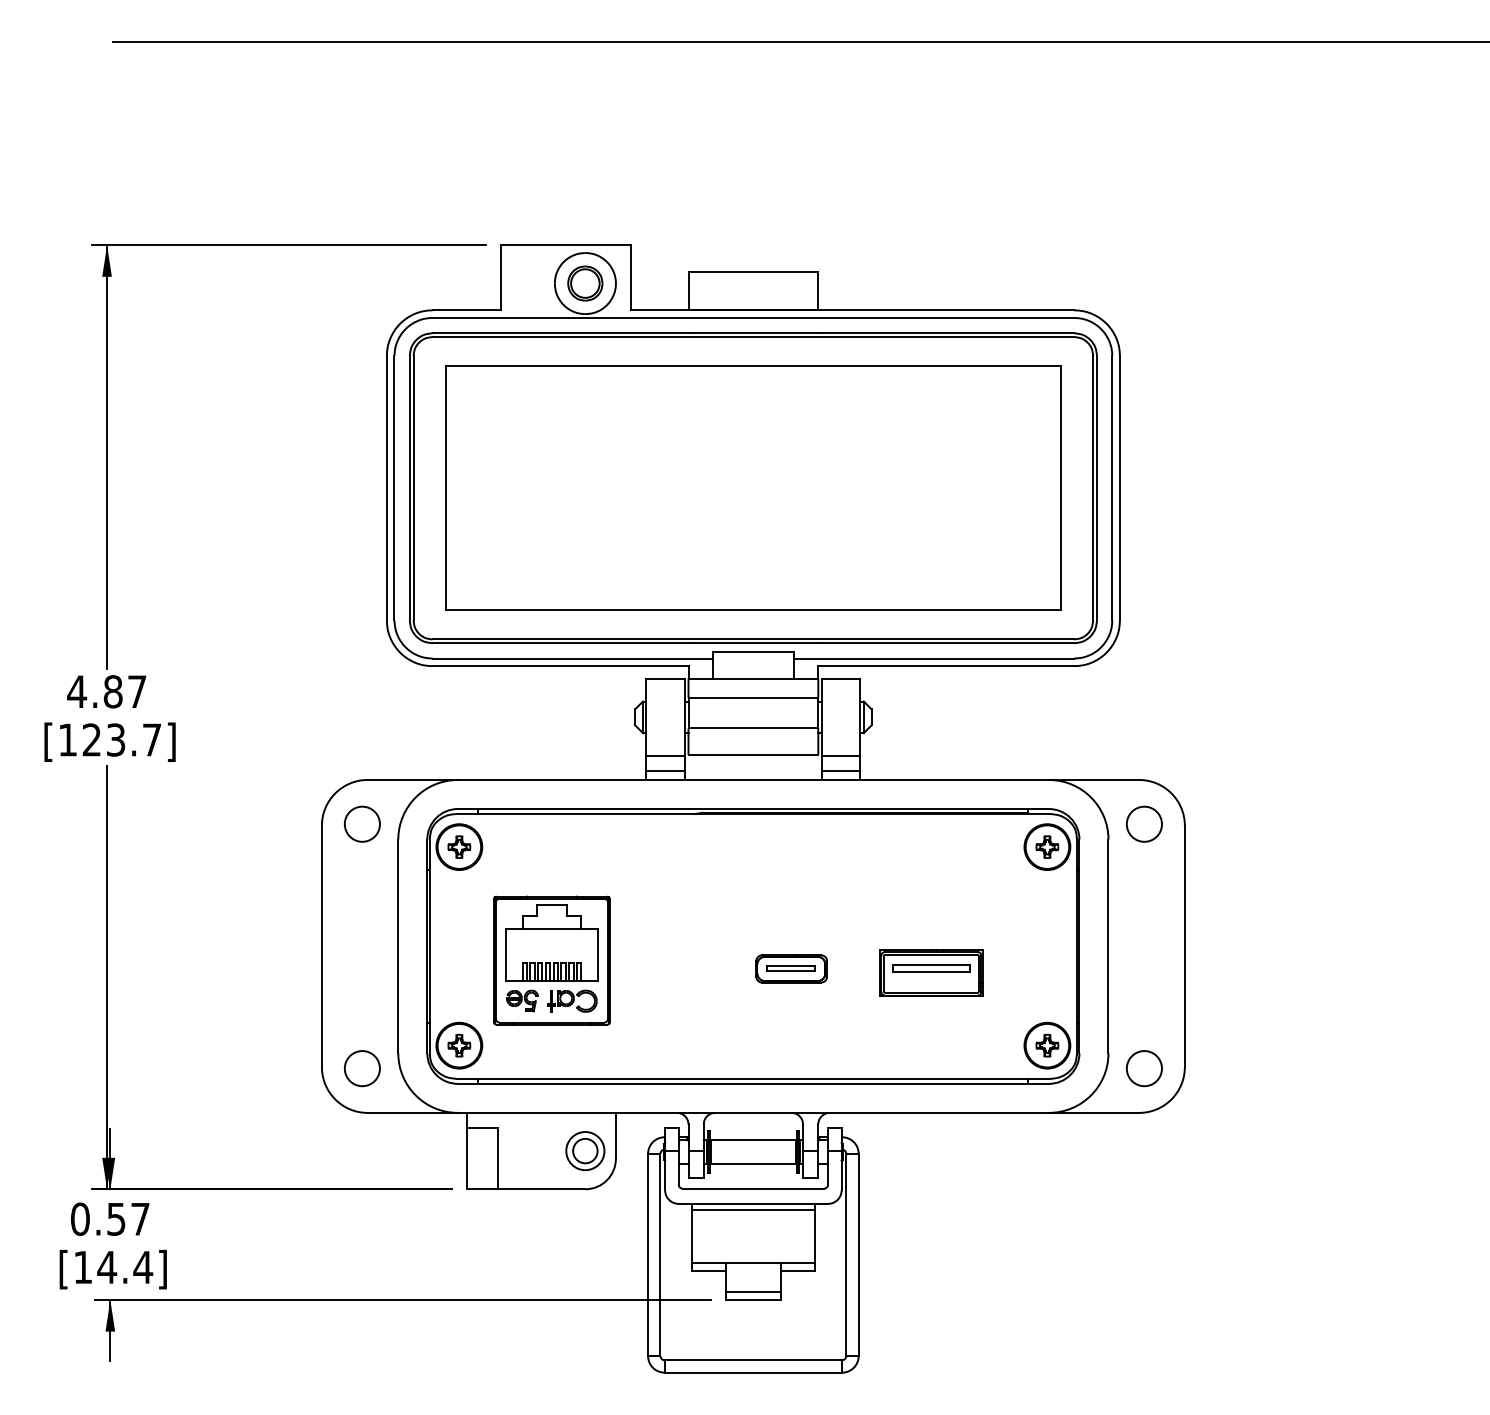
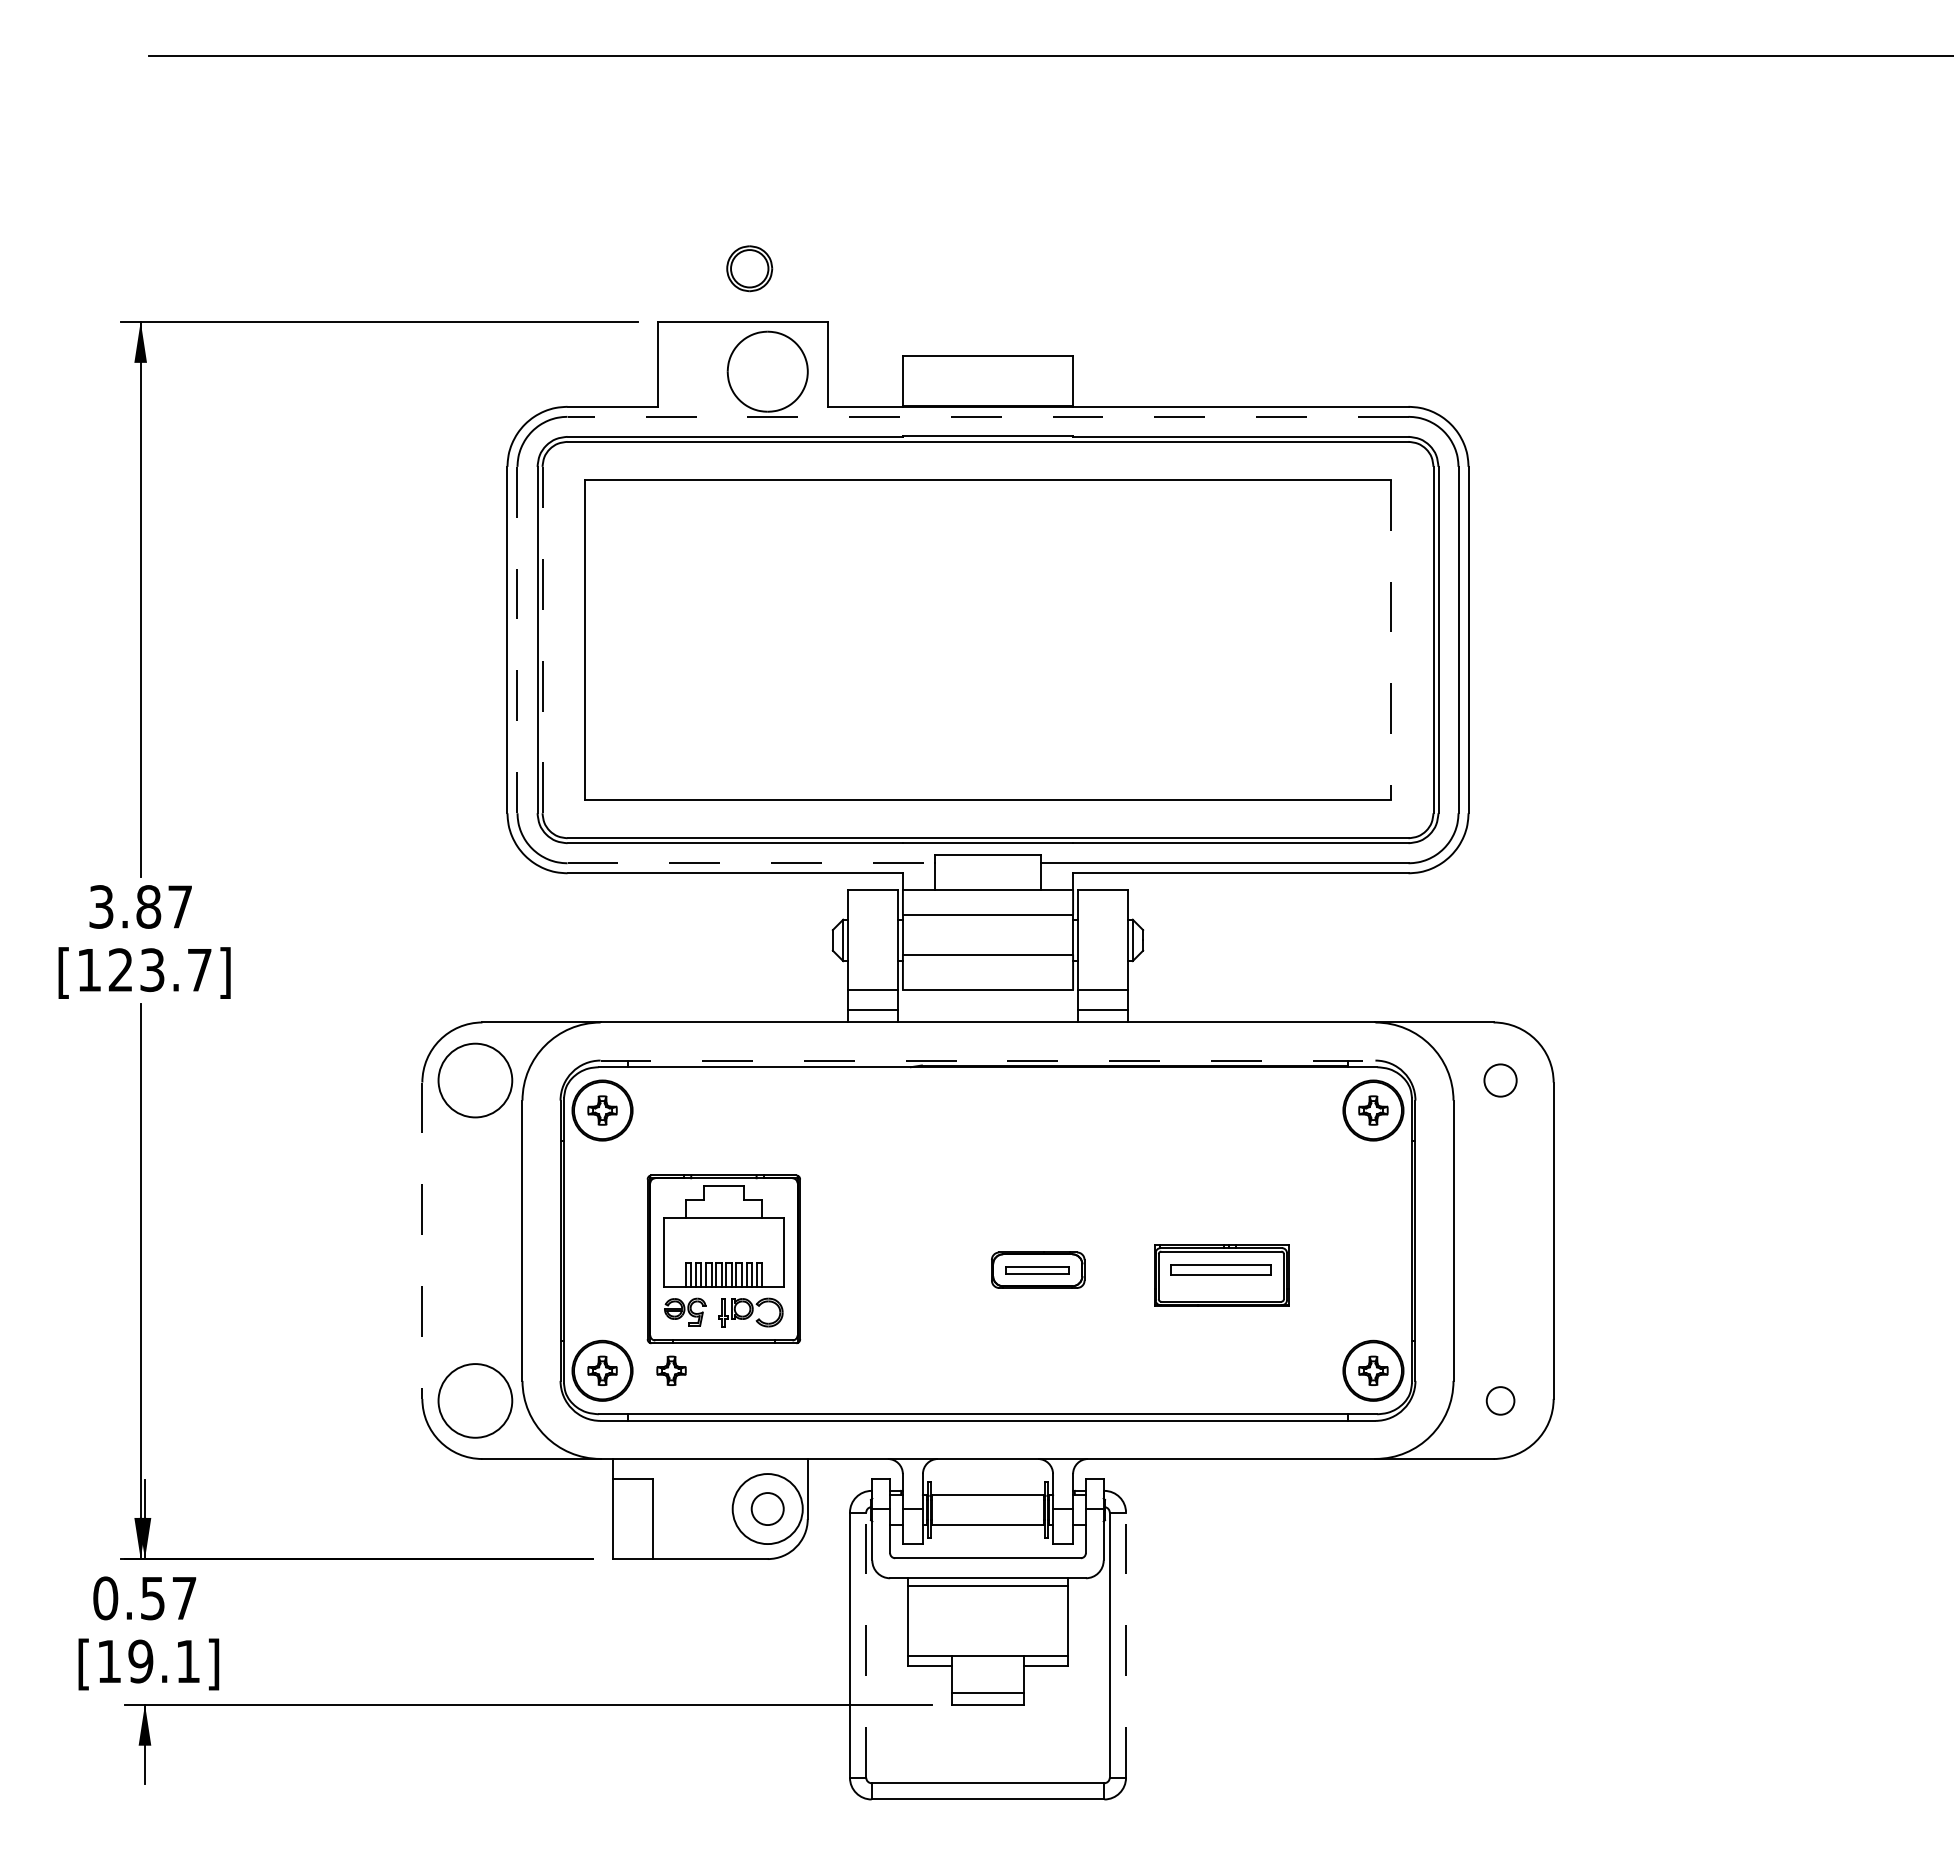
part: (585, 283) -> (749, 268), moved
line: (753, 317) -> (987, 416), solid -> dashed
line: (413, 487) -> (542, 639), solid -> dashed
line: (394, 488) -> (517, 640), solid -> dashed
line: (1060, 488) -> (1390, 640), solid -> dashed
line: (572, 658) -> (751, 863), solid -> dashed
text: (77, 691) -> (101, 906), 4.87 -> 3.87
line: (753, 808) -> (988, 1060), solid -> dashed
circle: (362, 824) -> (475, 1080), size x1.6
circle: (1144, 824) -> (1500, 1080), size x0.7
line: (322, 947) -> (422, 1241), solid -> dashed
part: (511, 1045) -> (671, 1370), added
circle: (362, 1068) -> (475, 1400), size x1.6
circle: (1144, 1068) -> (1500, 1400), size x0.6
circle: (585, 1151) -> (767, 1509), size x1.4
line: (660, 1255) -> (866, 1645), solid -> dashed
line: (859, 1255) -> (1126, 1645), solid -> dashed
text: (125, 1267) -> (164, 1661), [14.4] -> [19.1]

